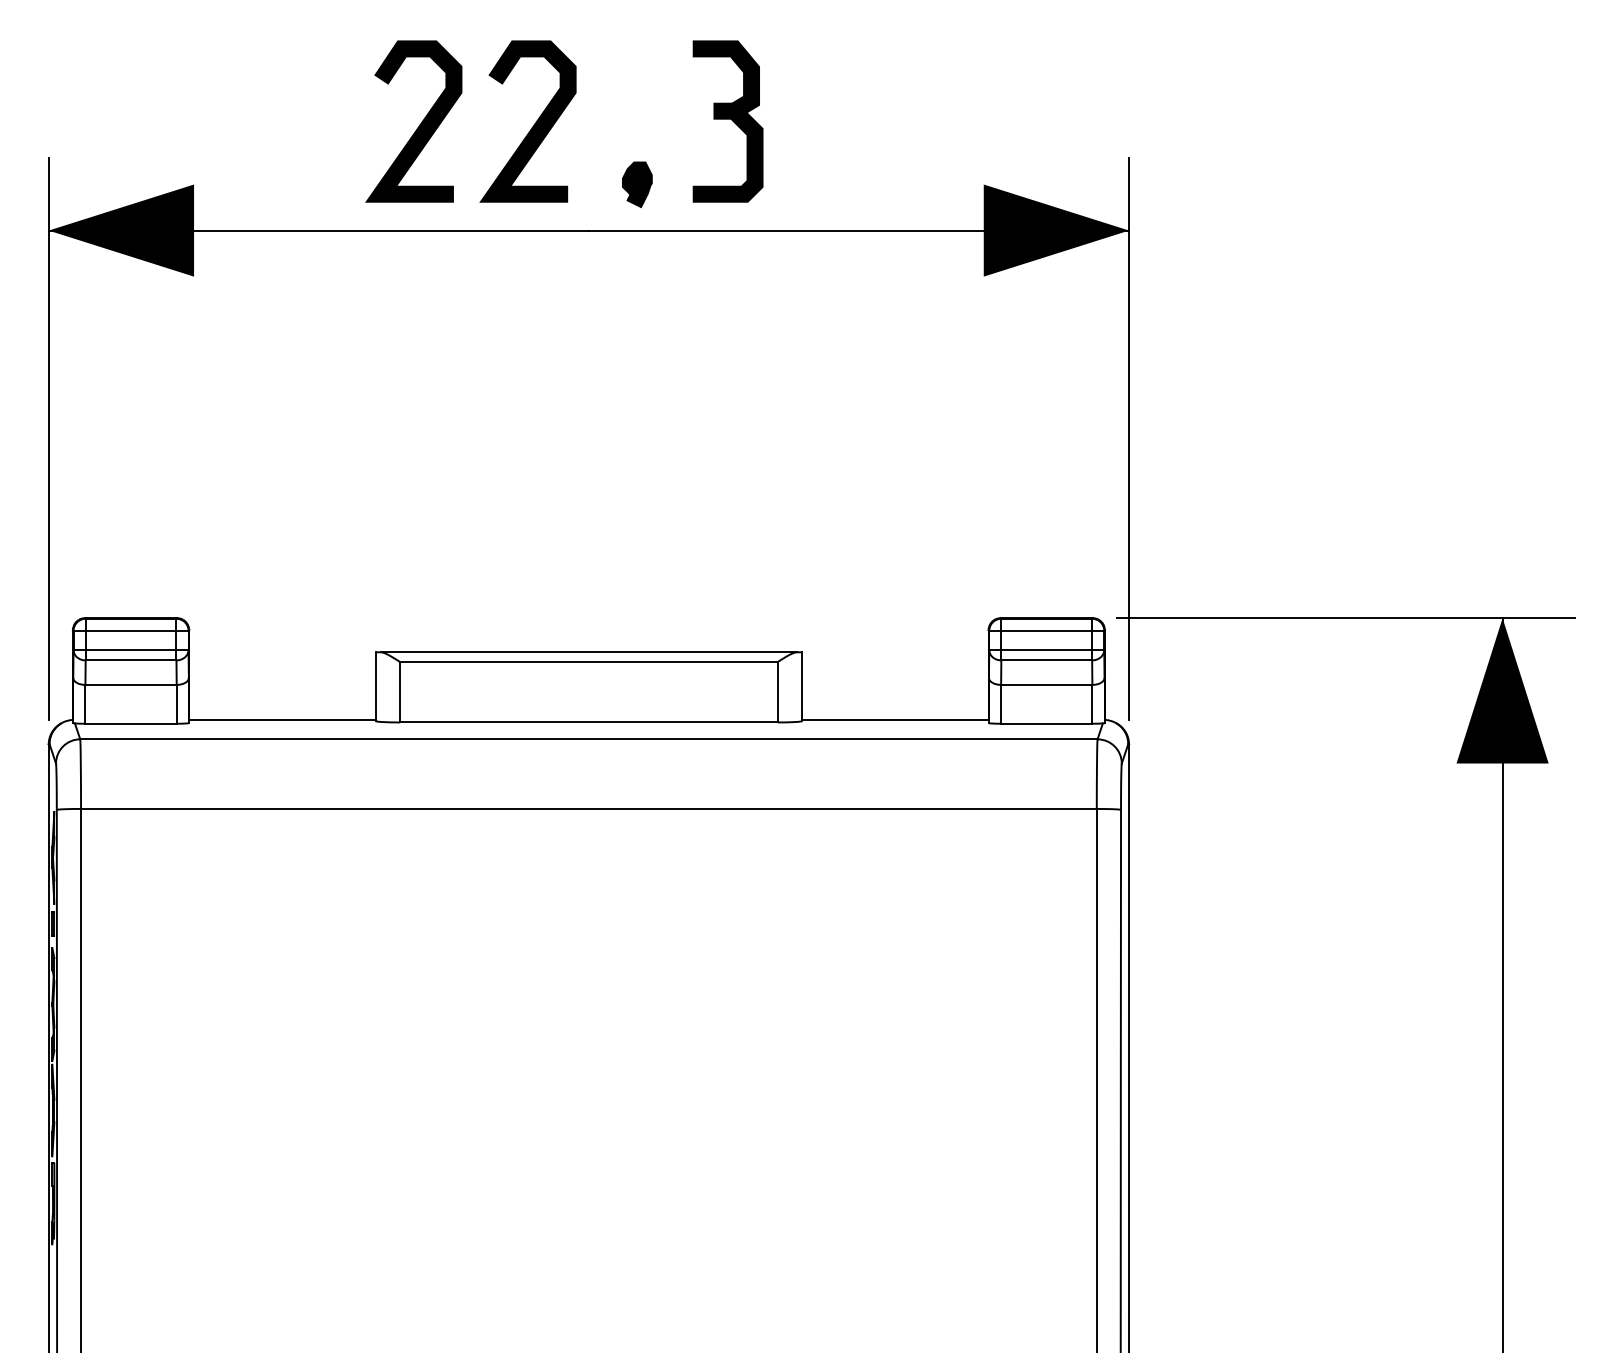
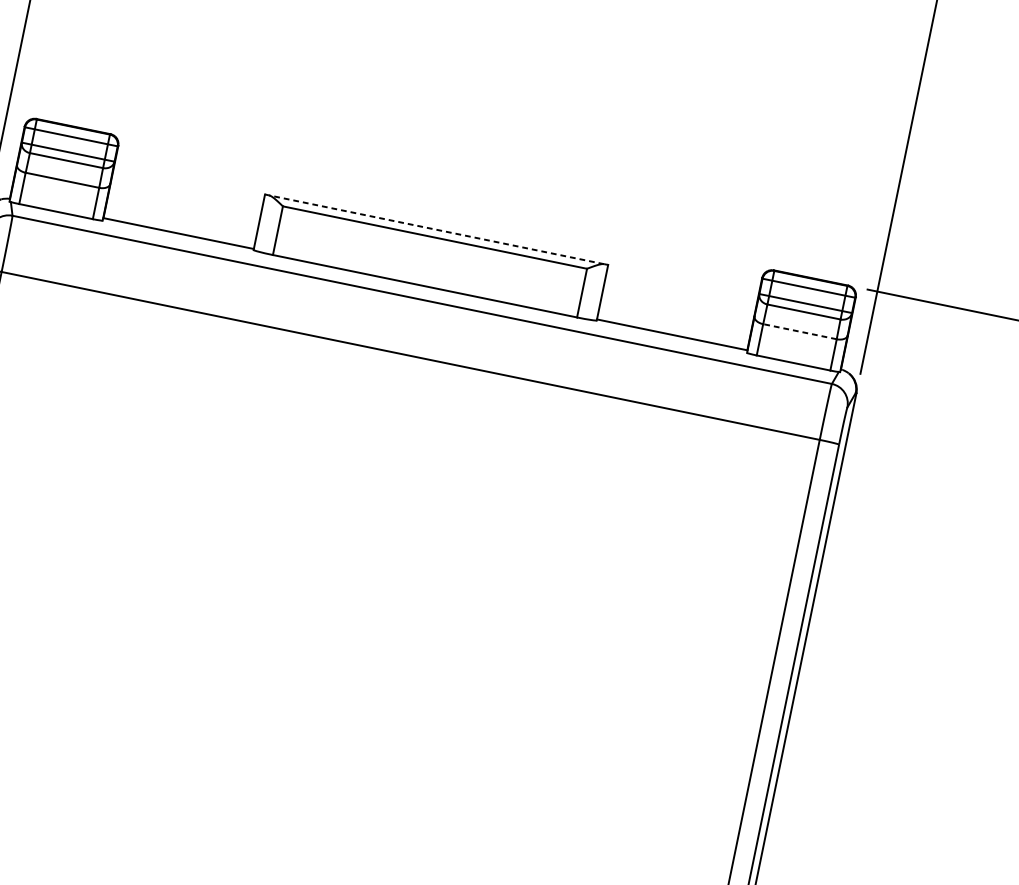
line: (588, 652) -> (436, 229), solid -> dashed
line: (1046, 684) -> (799, 331), solid -> dashed

